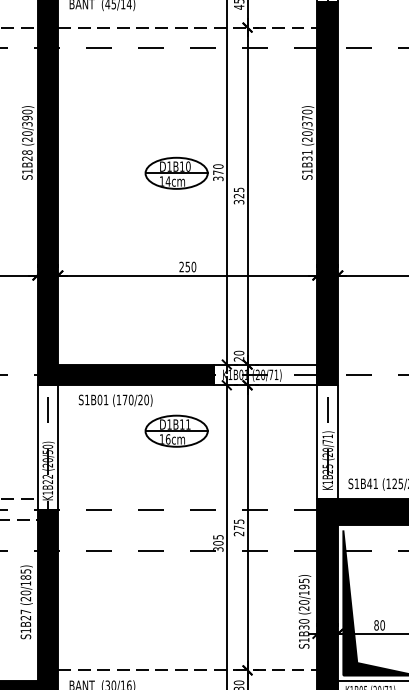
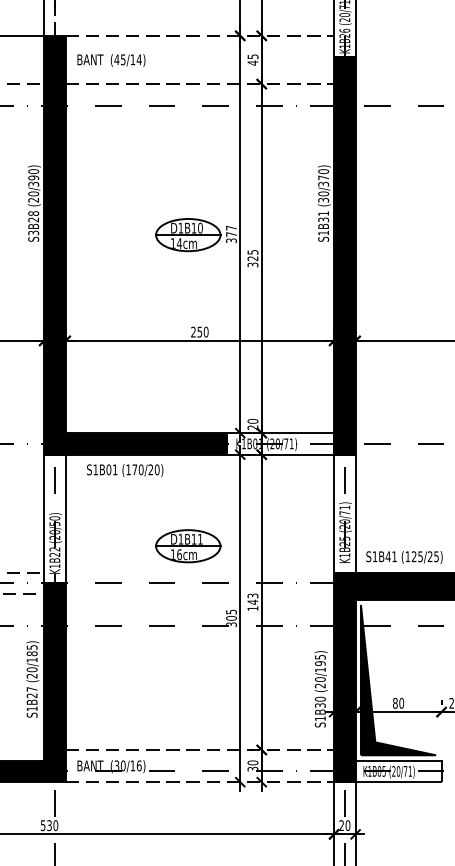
text: (308, 139) -> (324, 200), (20/370) -> (30/370)
text: (218, 166) -> (231, 227), 370 -> 377
text: (27, 170) -> (33, 232), S1B28 -> S3B28
part: (176, 431) -> (188, 546), moved
text: (238, 527) -> (252, 601), 275 -> 143

